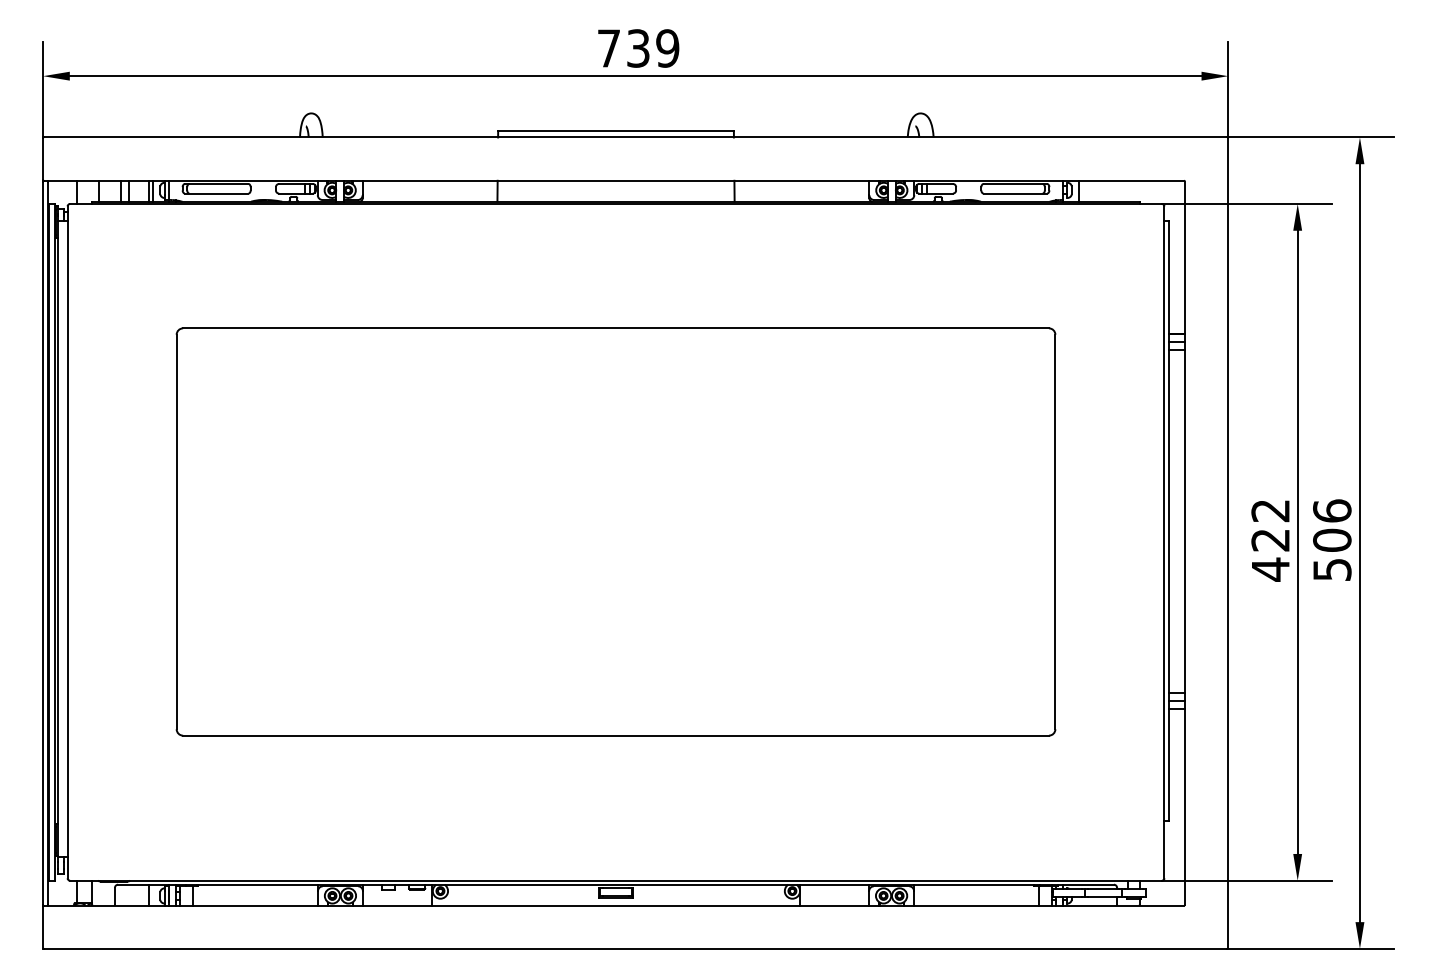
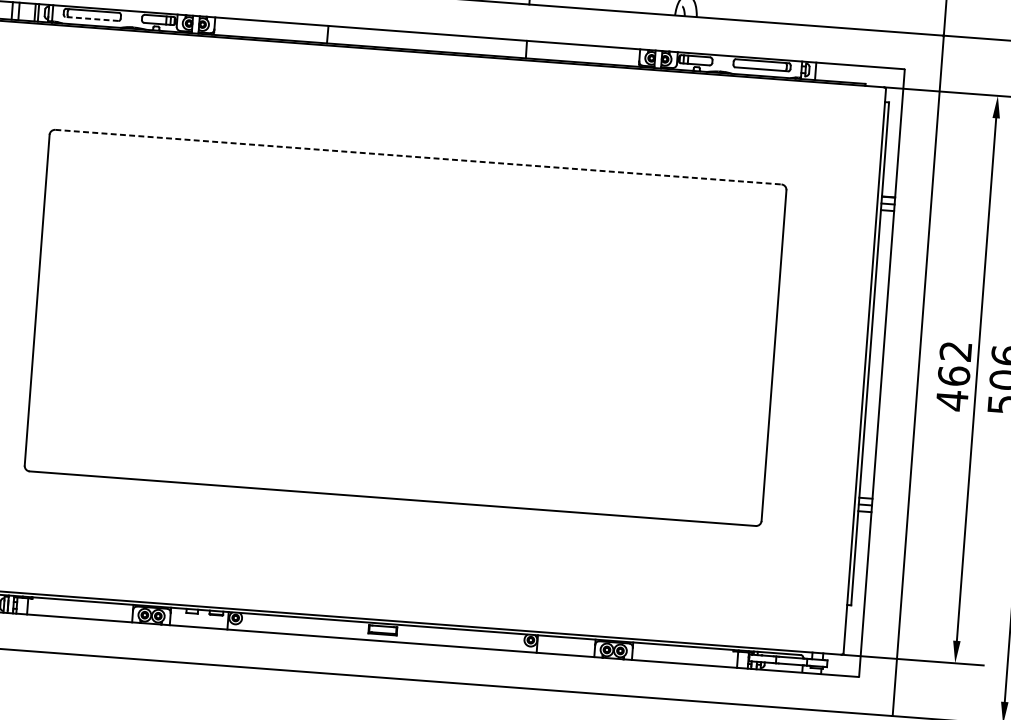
line: (216, 193) -> (91, 18), solid -> dashed
line: (616, 328) -> (418, 157), solid -> dashed
text: (1270, 539) -> (953, 375), 422 -> 462

